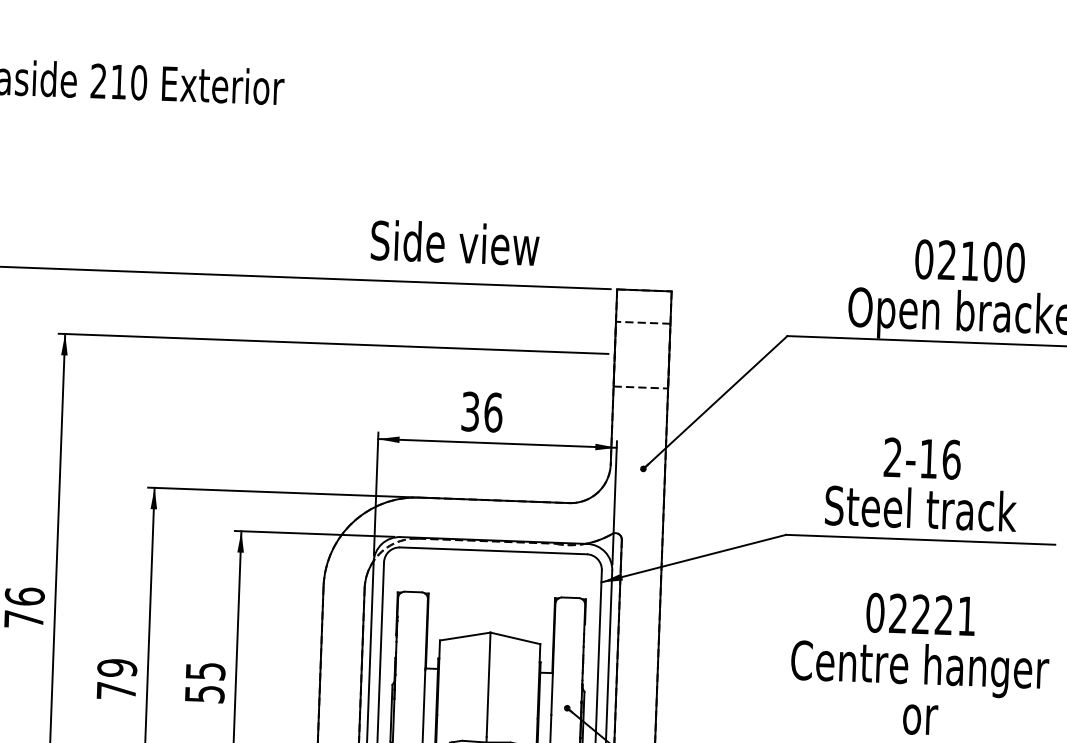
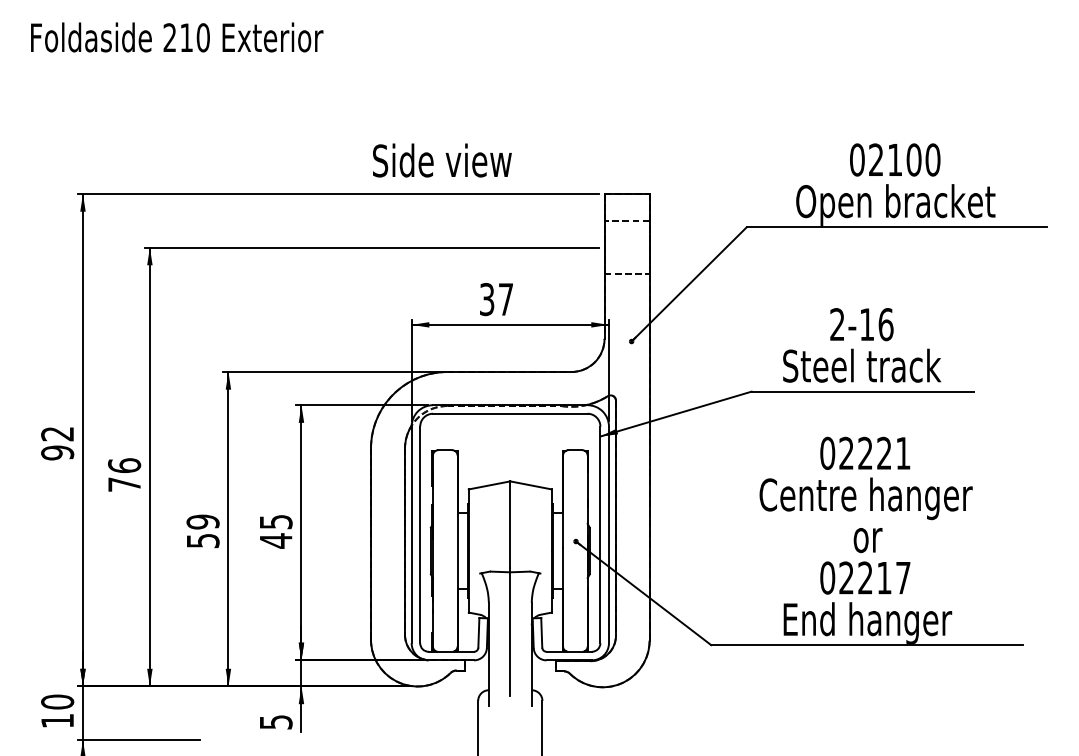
text: (455, 242) -> (442, 160), moved
text: (492, 412) -> (505, 299), 36 -> 37
text: (116, 691) -> (203, 541), 79 -> 59
text: (205, 693) -> (276, 540), 55 -> 45

